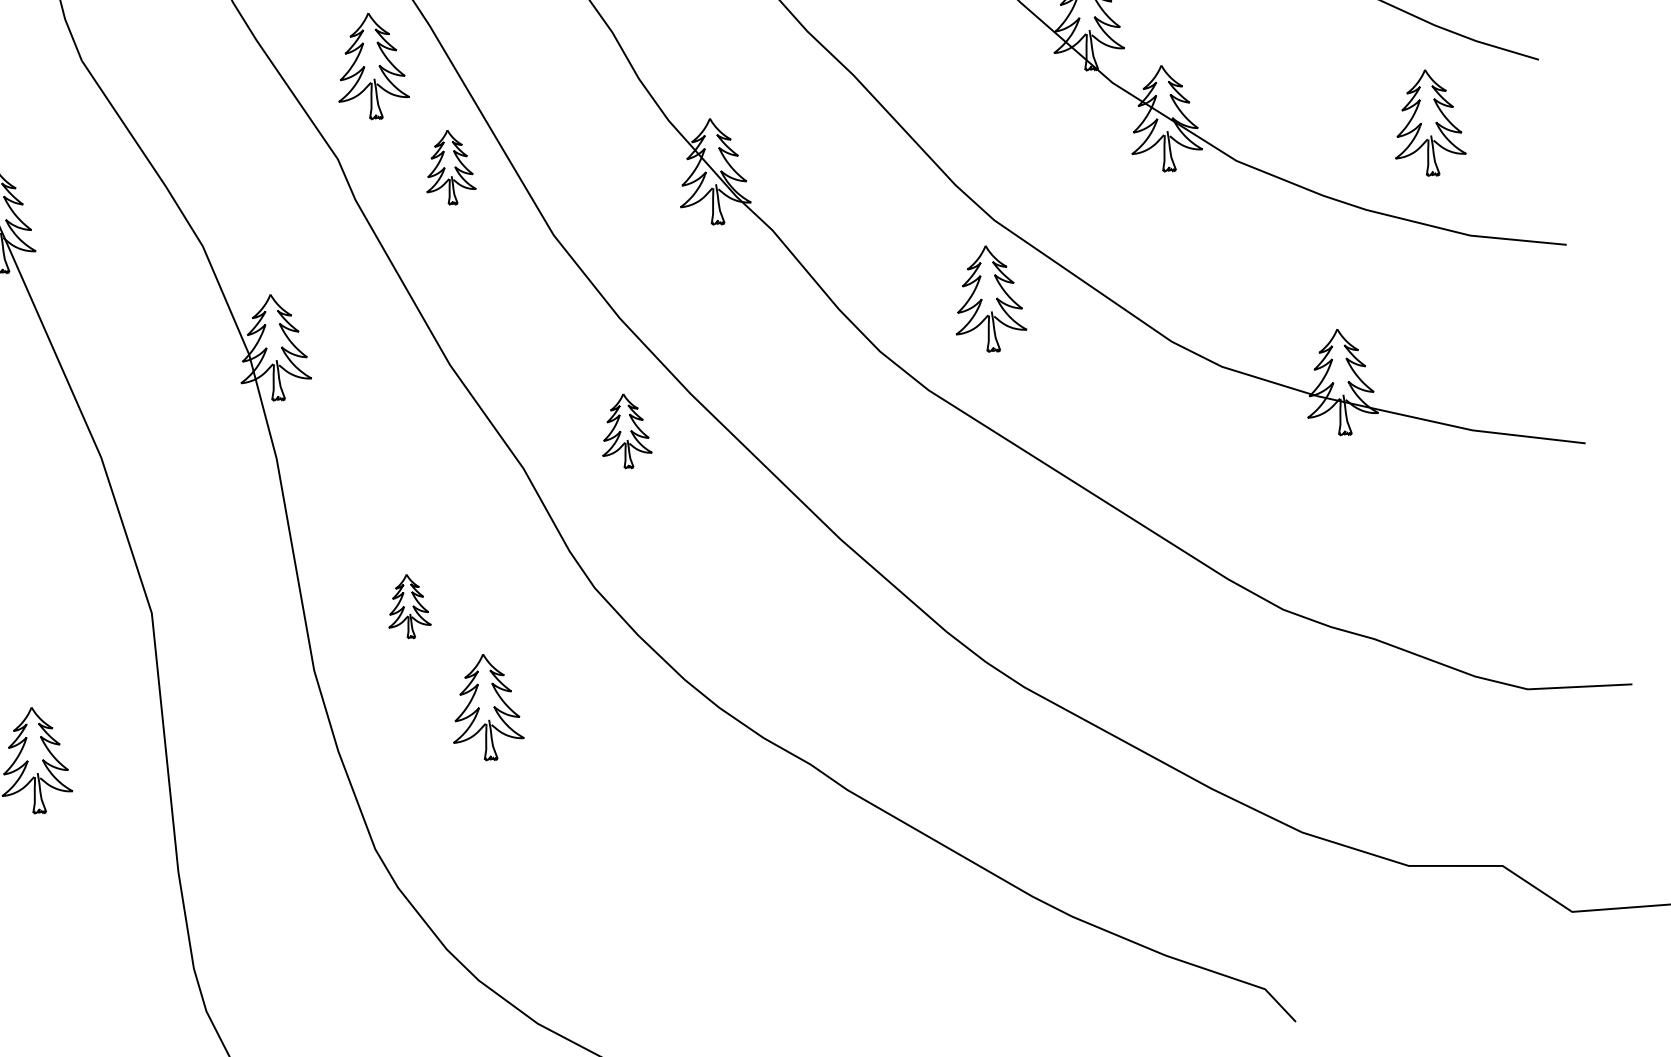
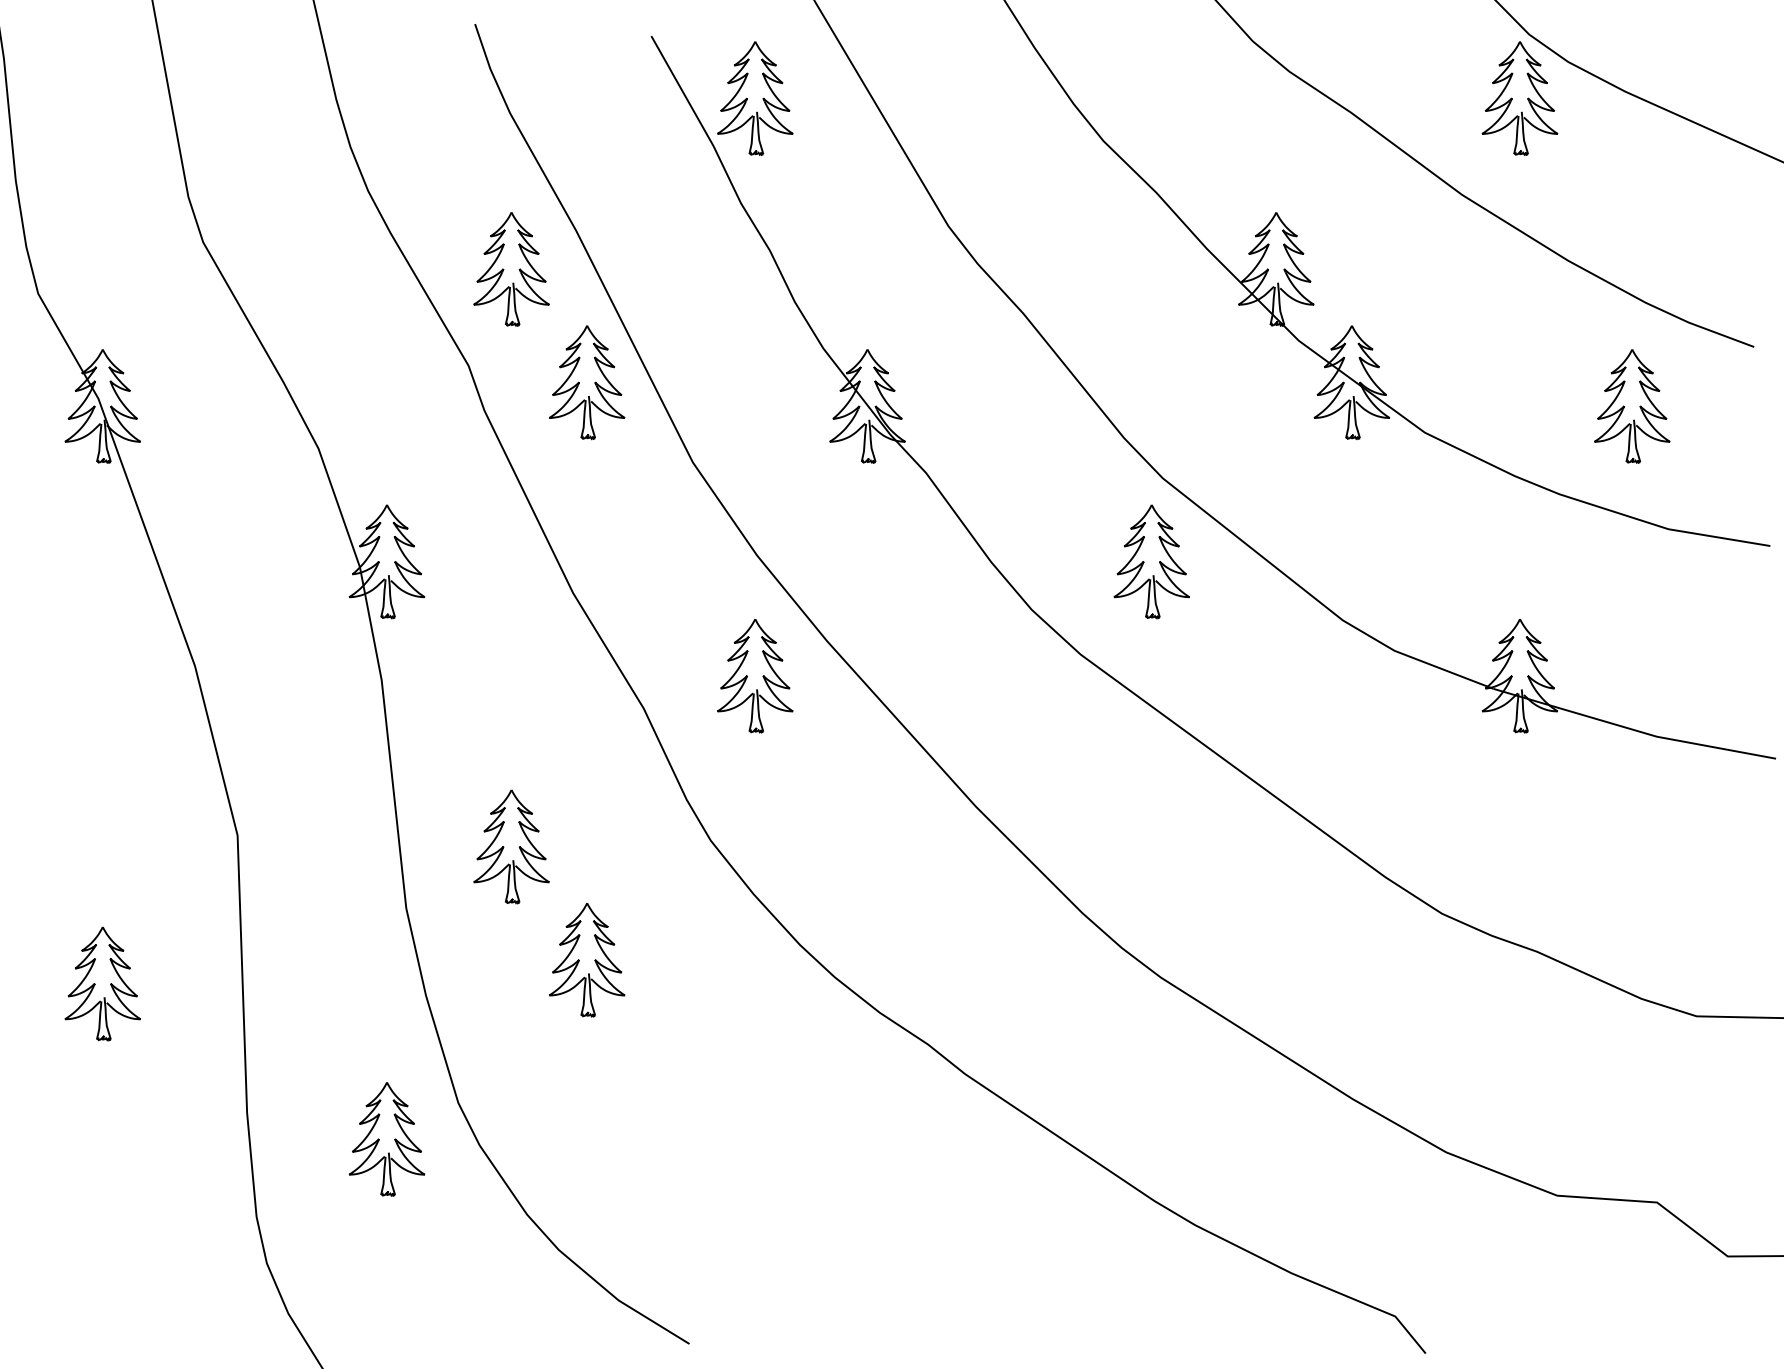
part: (450, 167) -> (587, 382), size x1.43
part: (626, 431) -> (755, 676), size x1.43
part: (408, 606) -> (511, 846), size x1.67
part: (311, 887) -> (387, 1139), added

